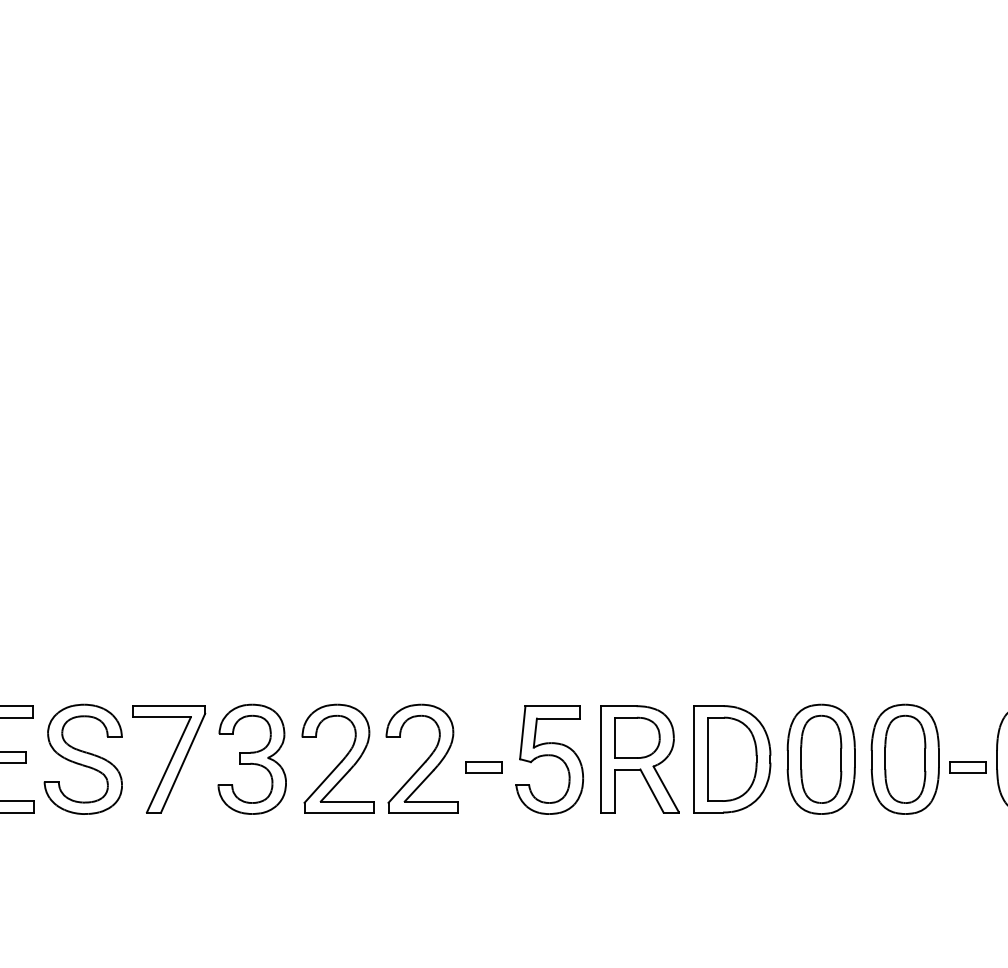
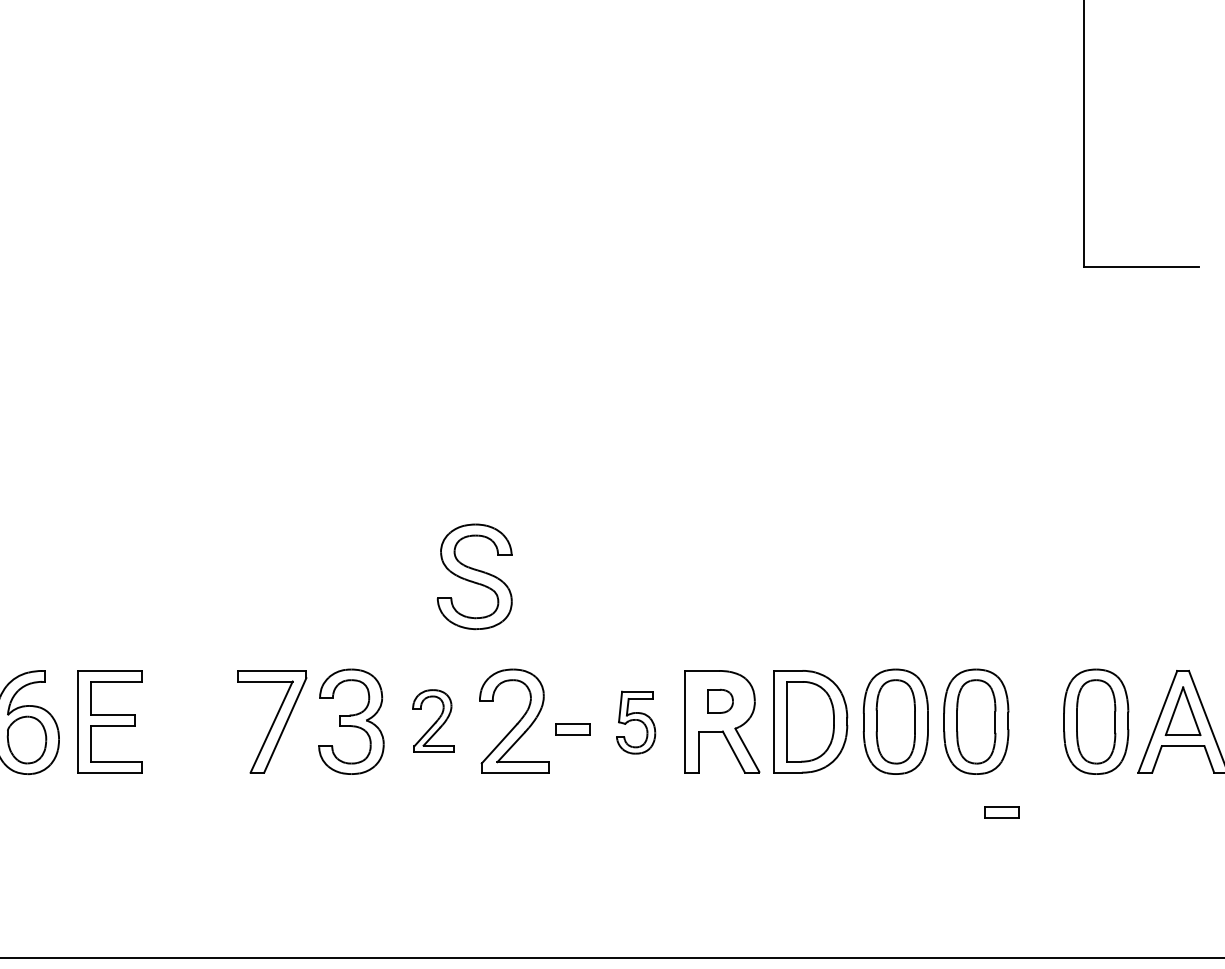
part: (637, 738) -> (720, 701), size x0.6
part: (338, 757) -> (433, 720), size x0.6
part: (83, 759) -> (474, 576), moved
part: (549, 760) -> (635, 722), size x0.6
part: (967, 767) -> (1001, 812), moved

